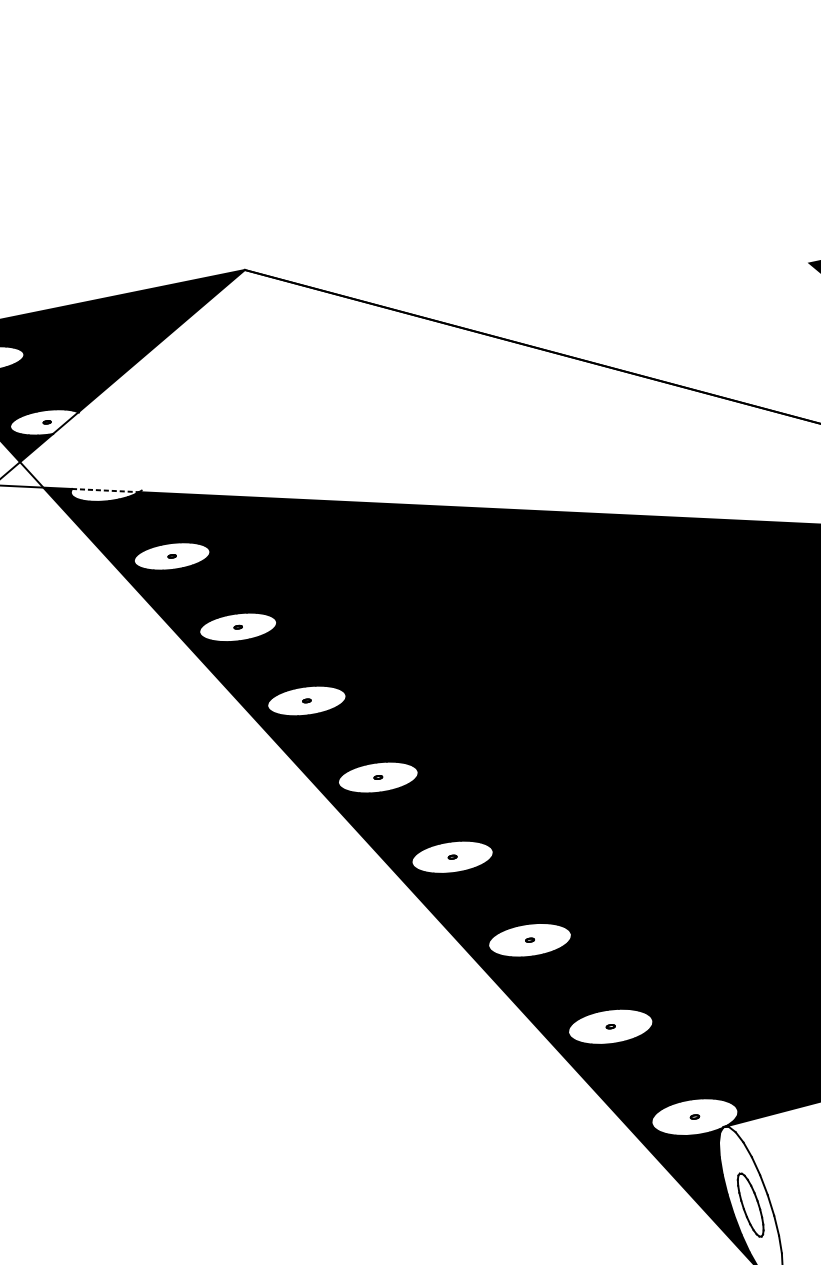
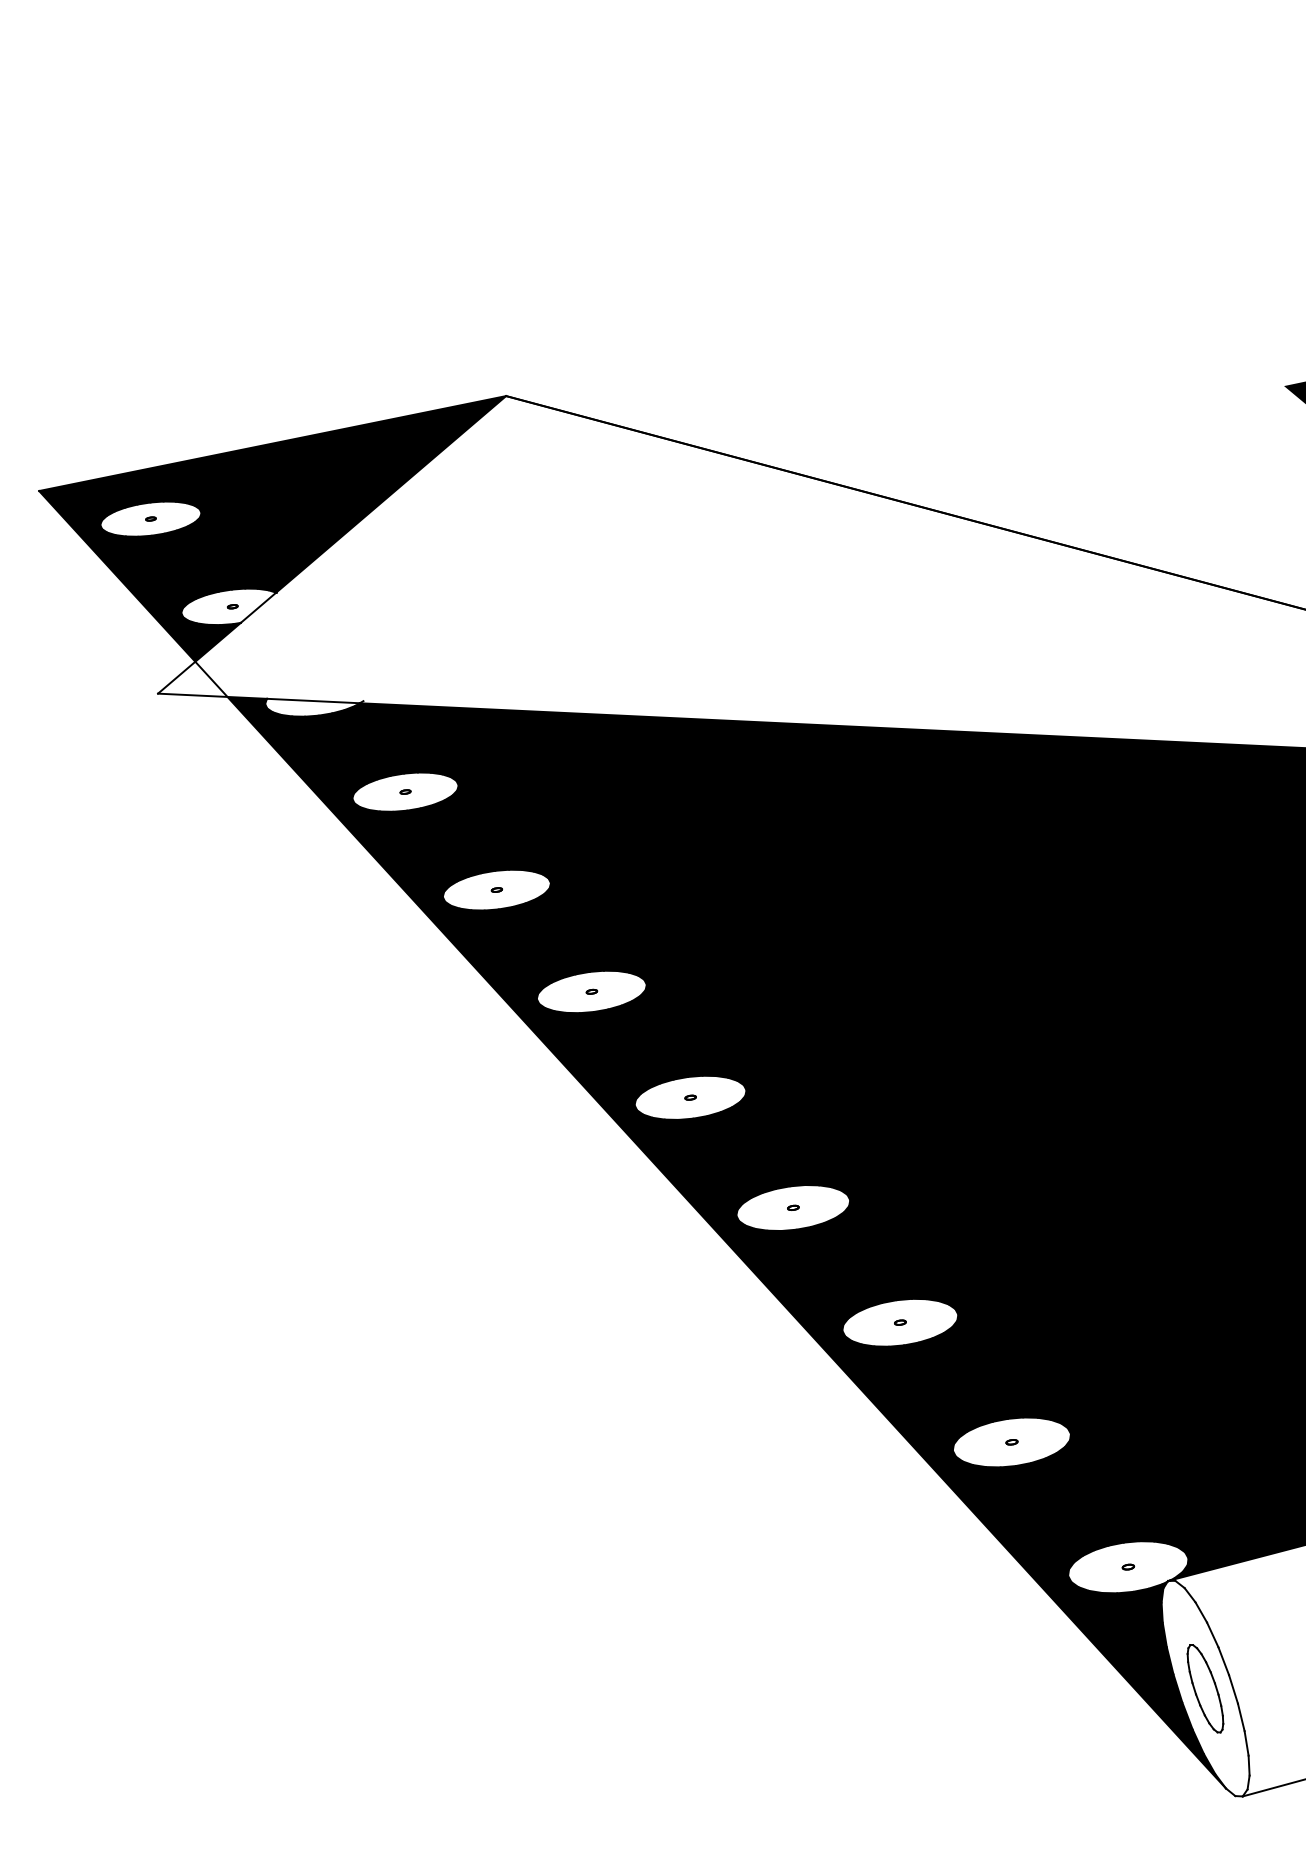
line: (106, 490) -> (314, 701), dashed -> solid

